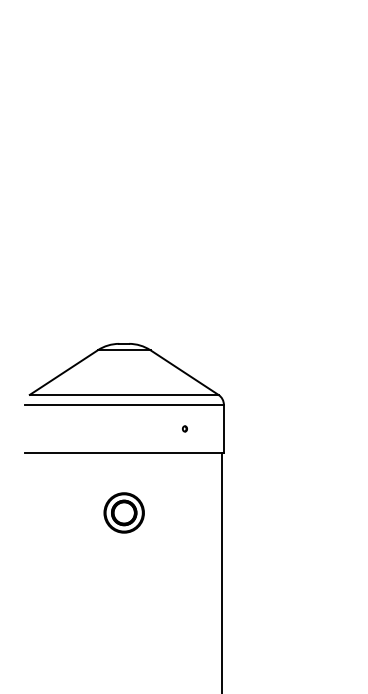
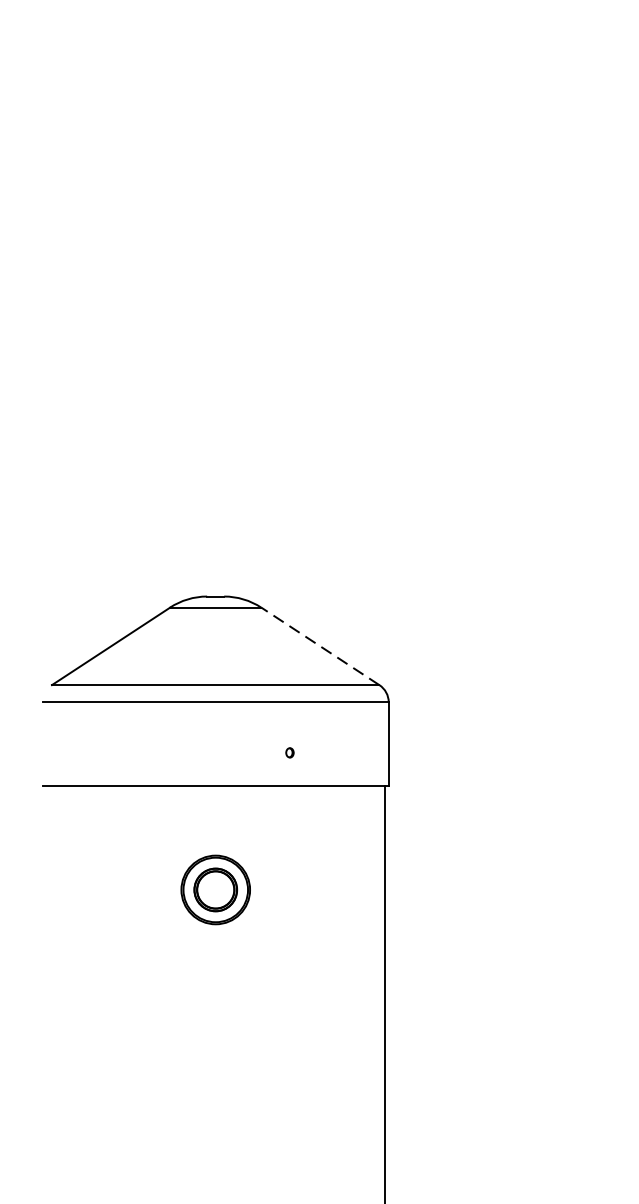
line: (184, 372) -> (320, 646), solid -> dashed
part: (184, 428) -> (289, 752), moved

